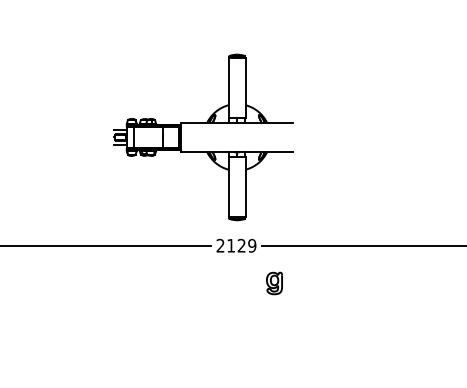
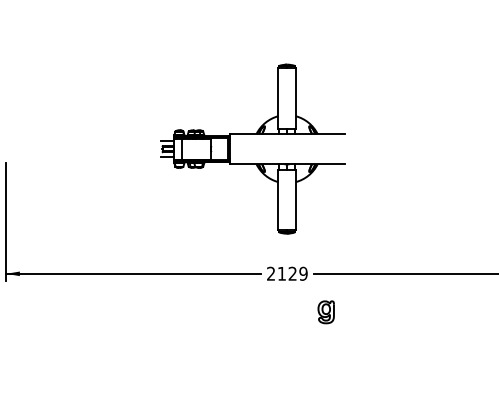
part: (203, 123) -> (252, 134), moved

